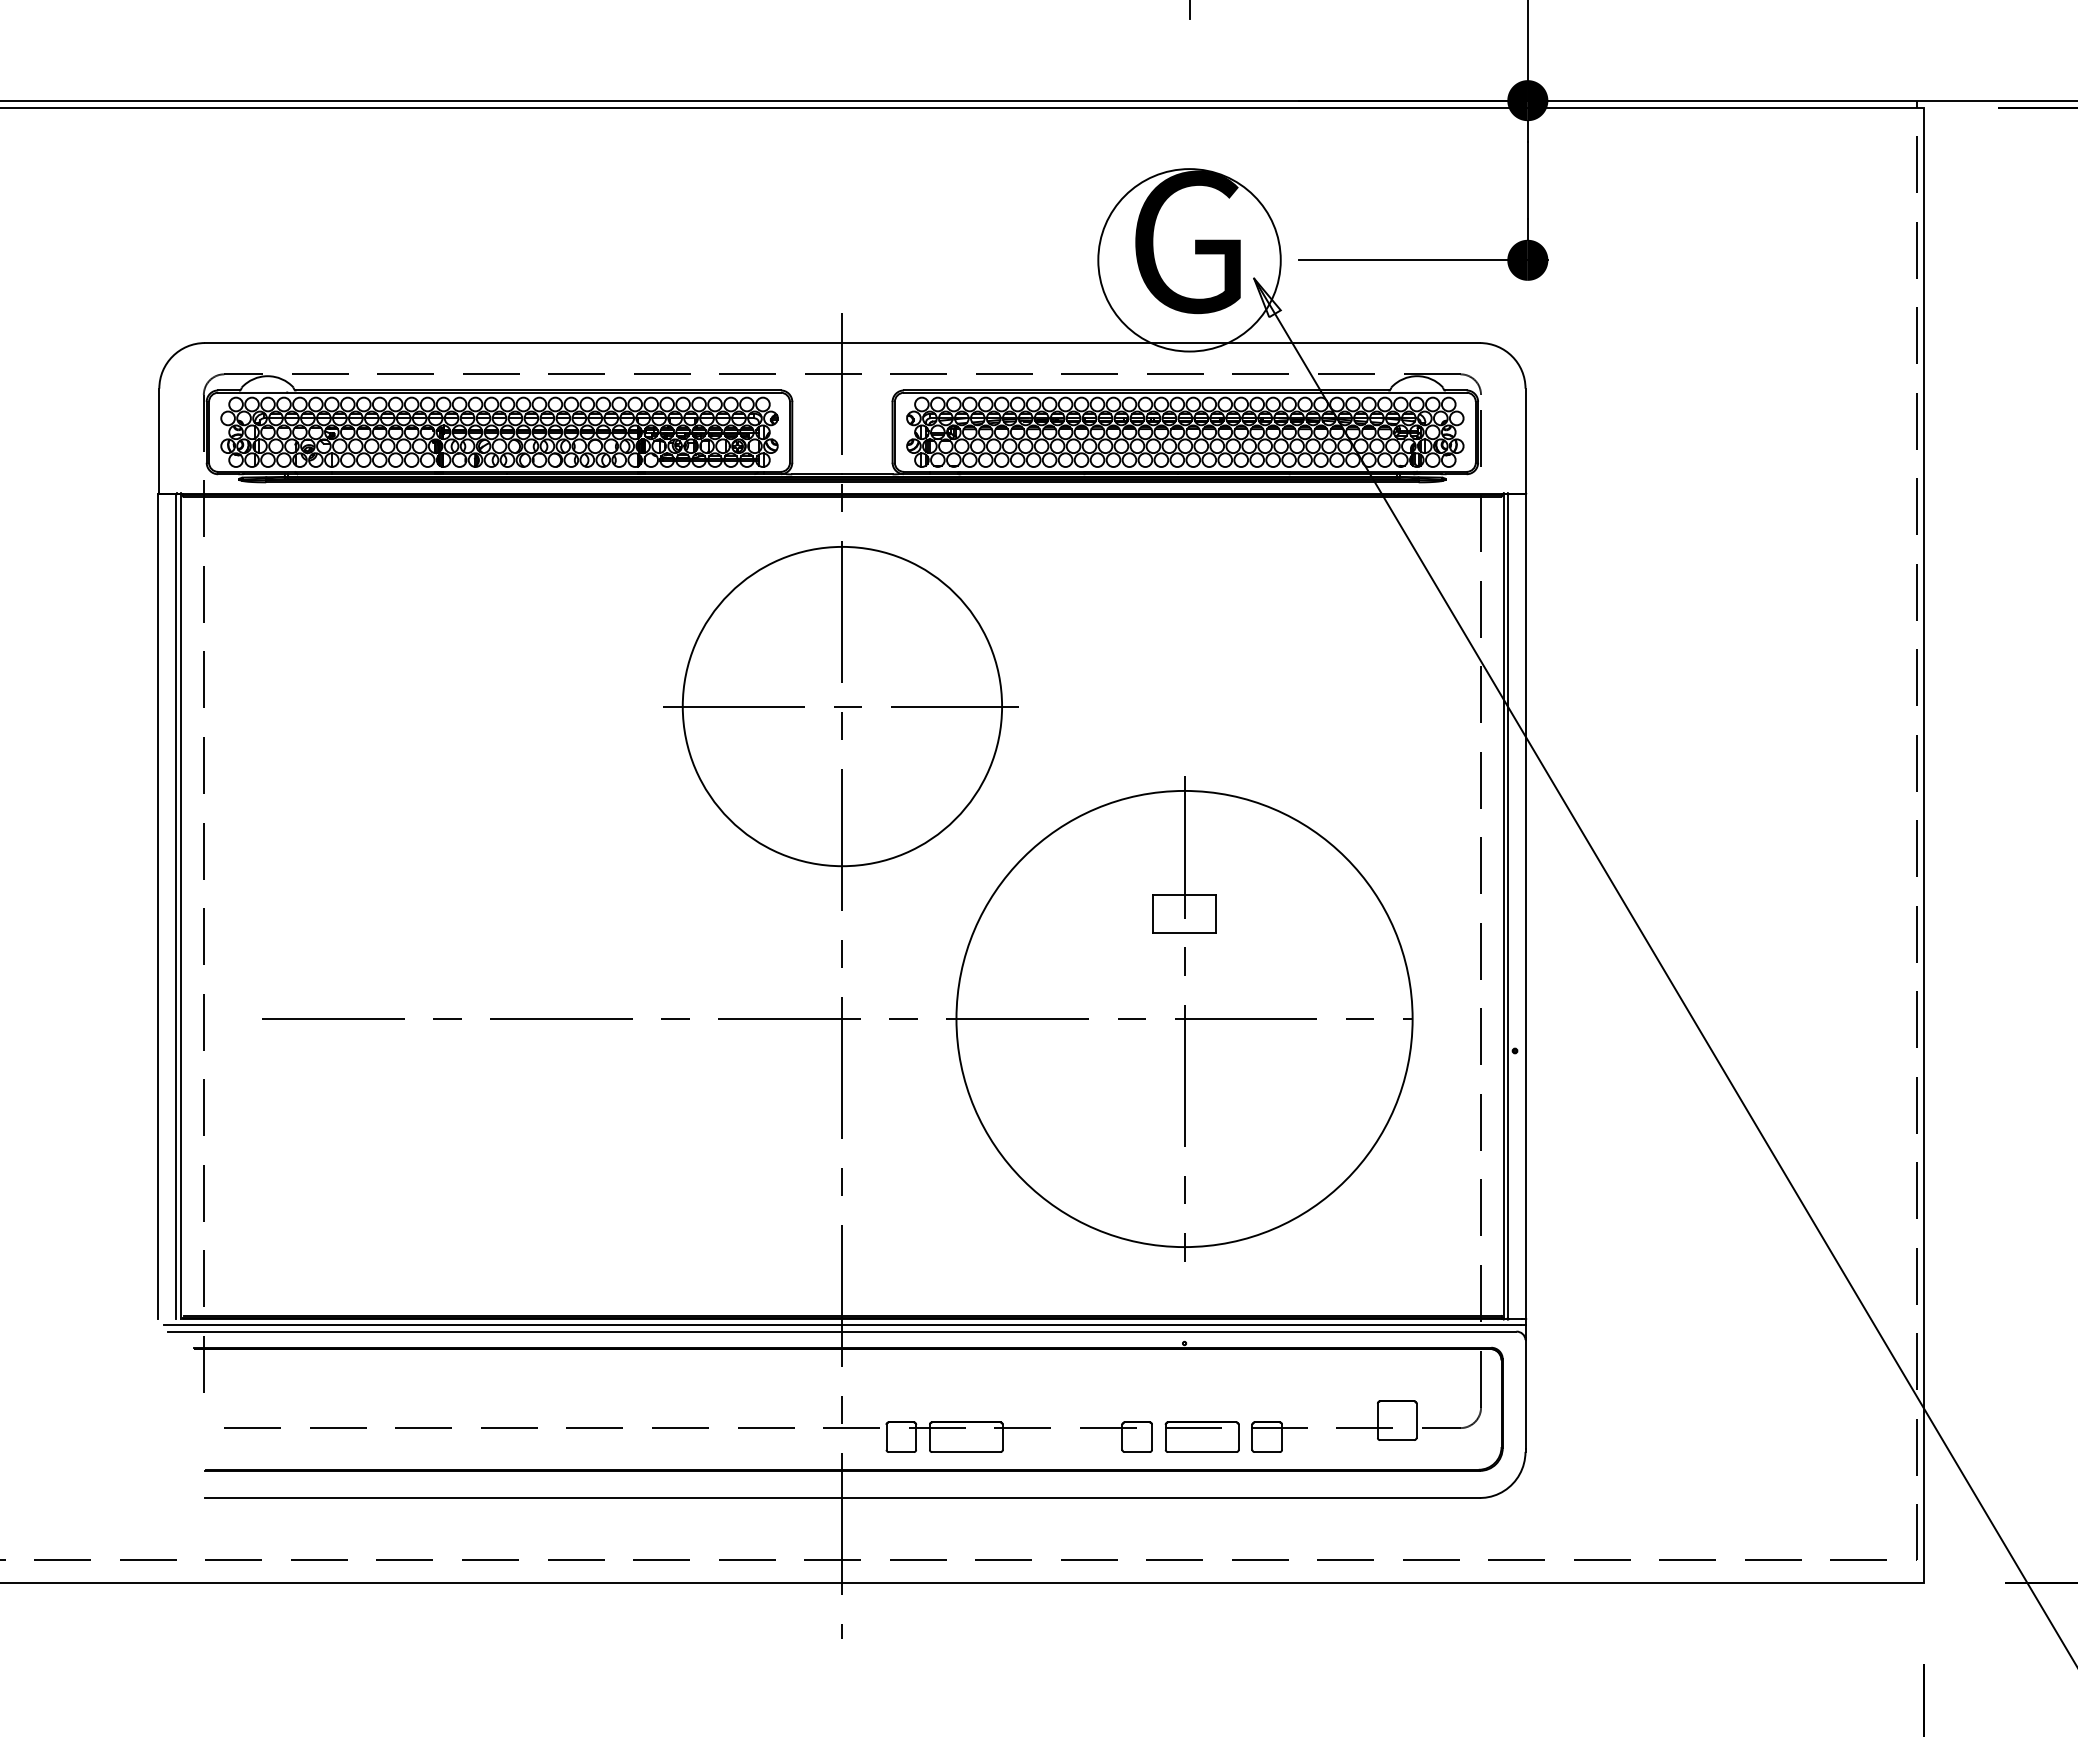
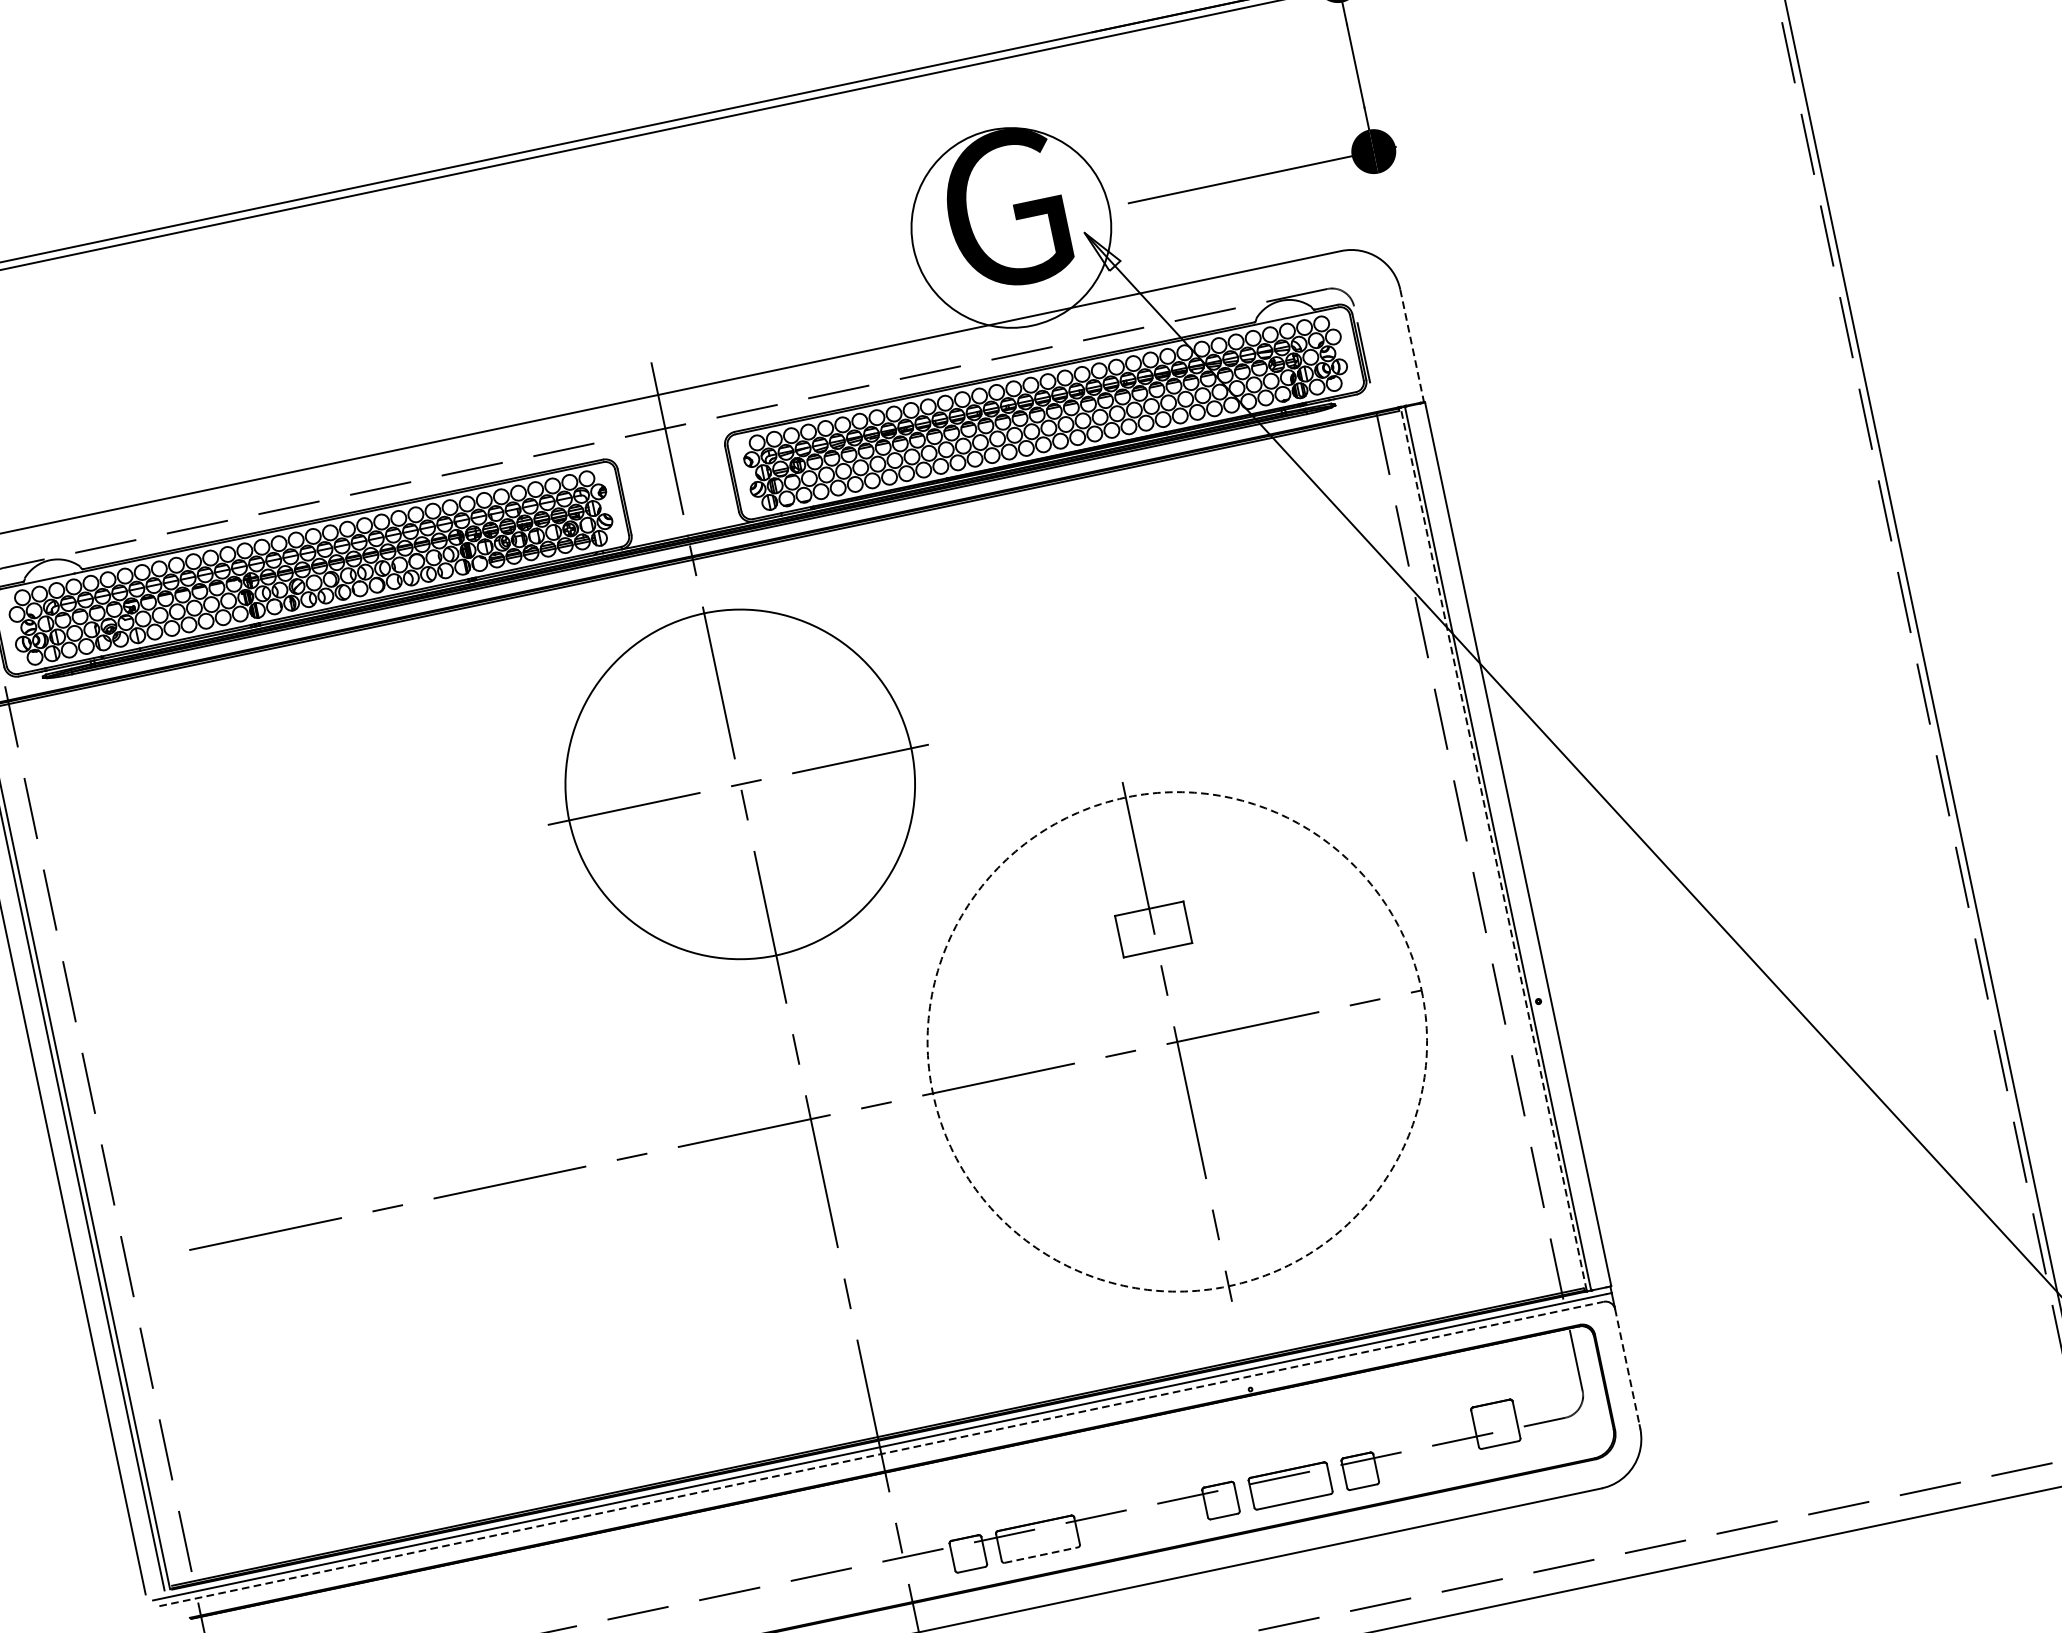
line: (1525, 441) -> (1412, 346), solid -> dashed
line: (1503, 905) -> (1493, 848), solid -> dashed
circle: (1184, 1018) -> (1177, 1041), solid -> dashed
line: (842, 1331) -> (881, 1453), solid -> dashed
line: (1525, 1394) -> (1627, 1367), solid -> dashed
line: (966, 1452) -> (1041, 1555), solid -> dashed

